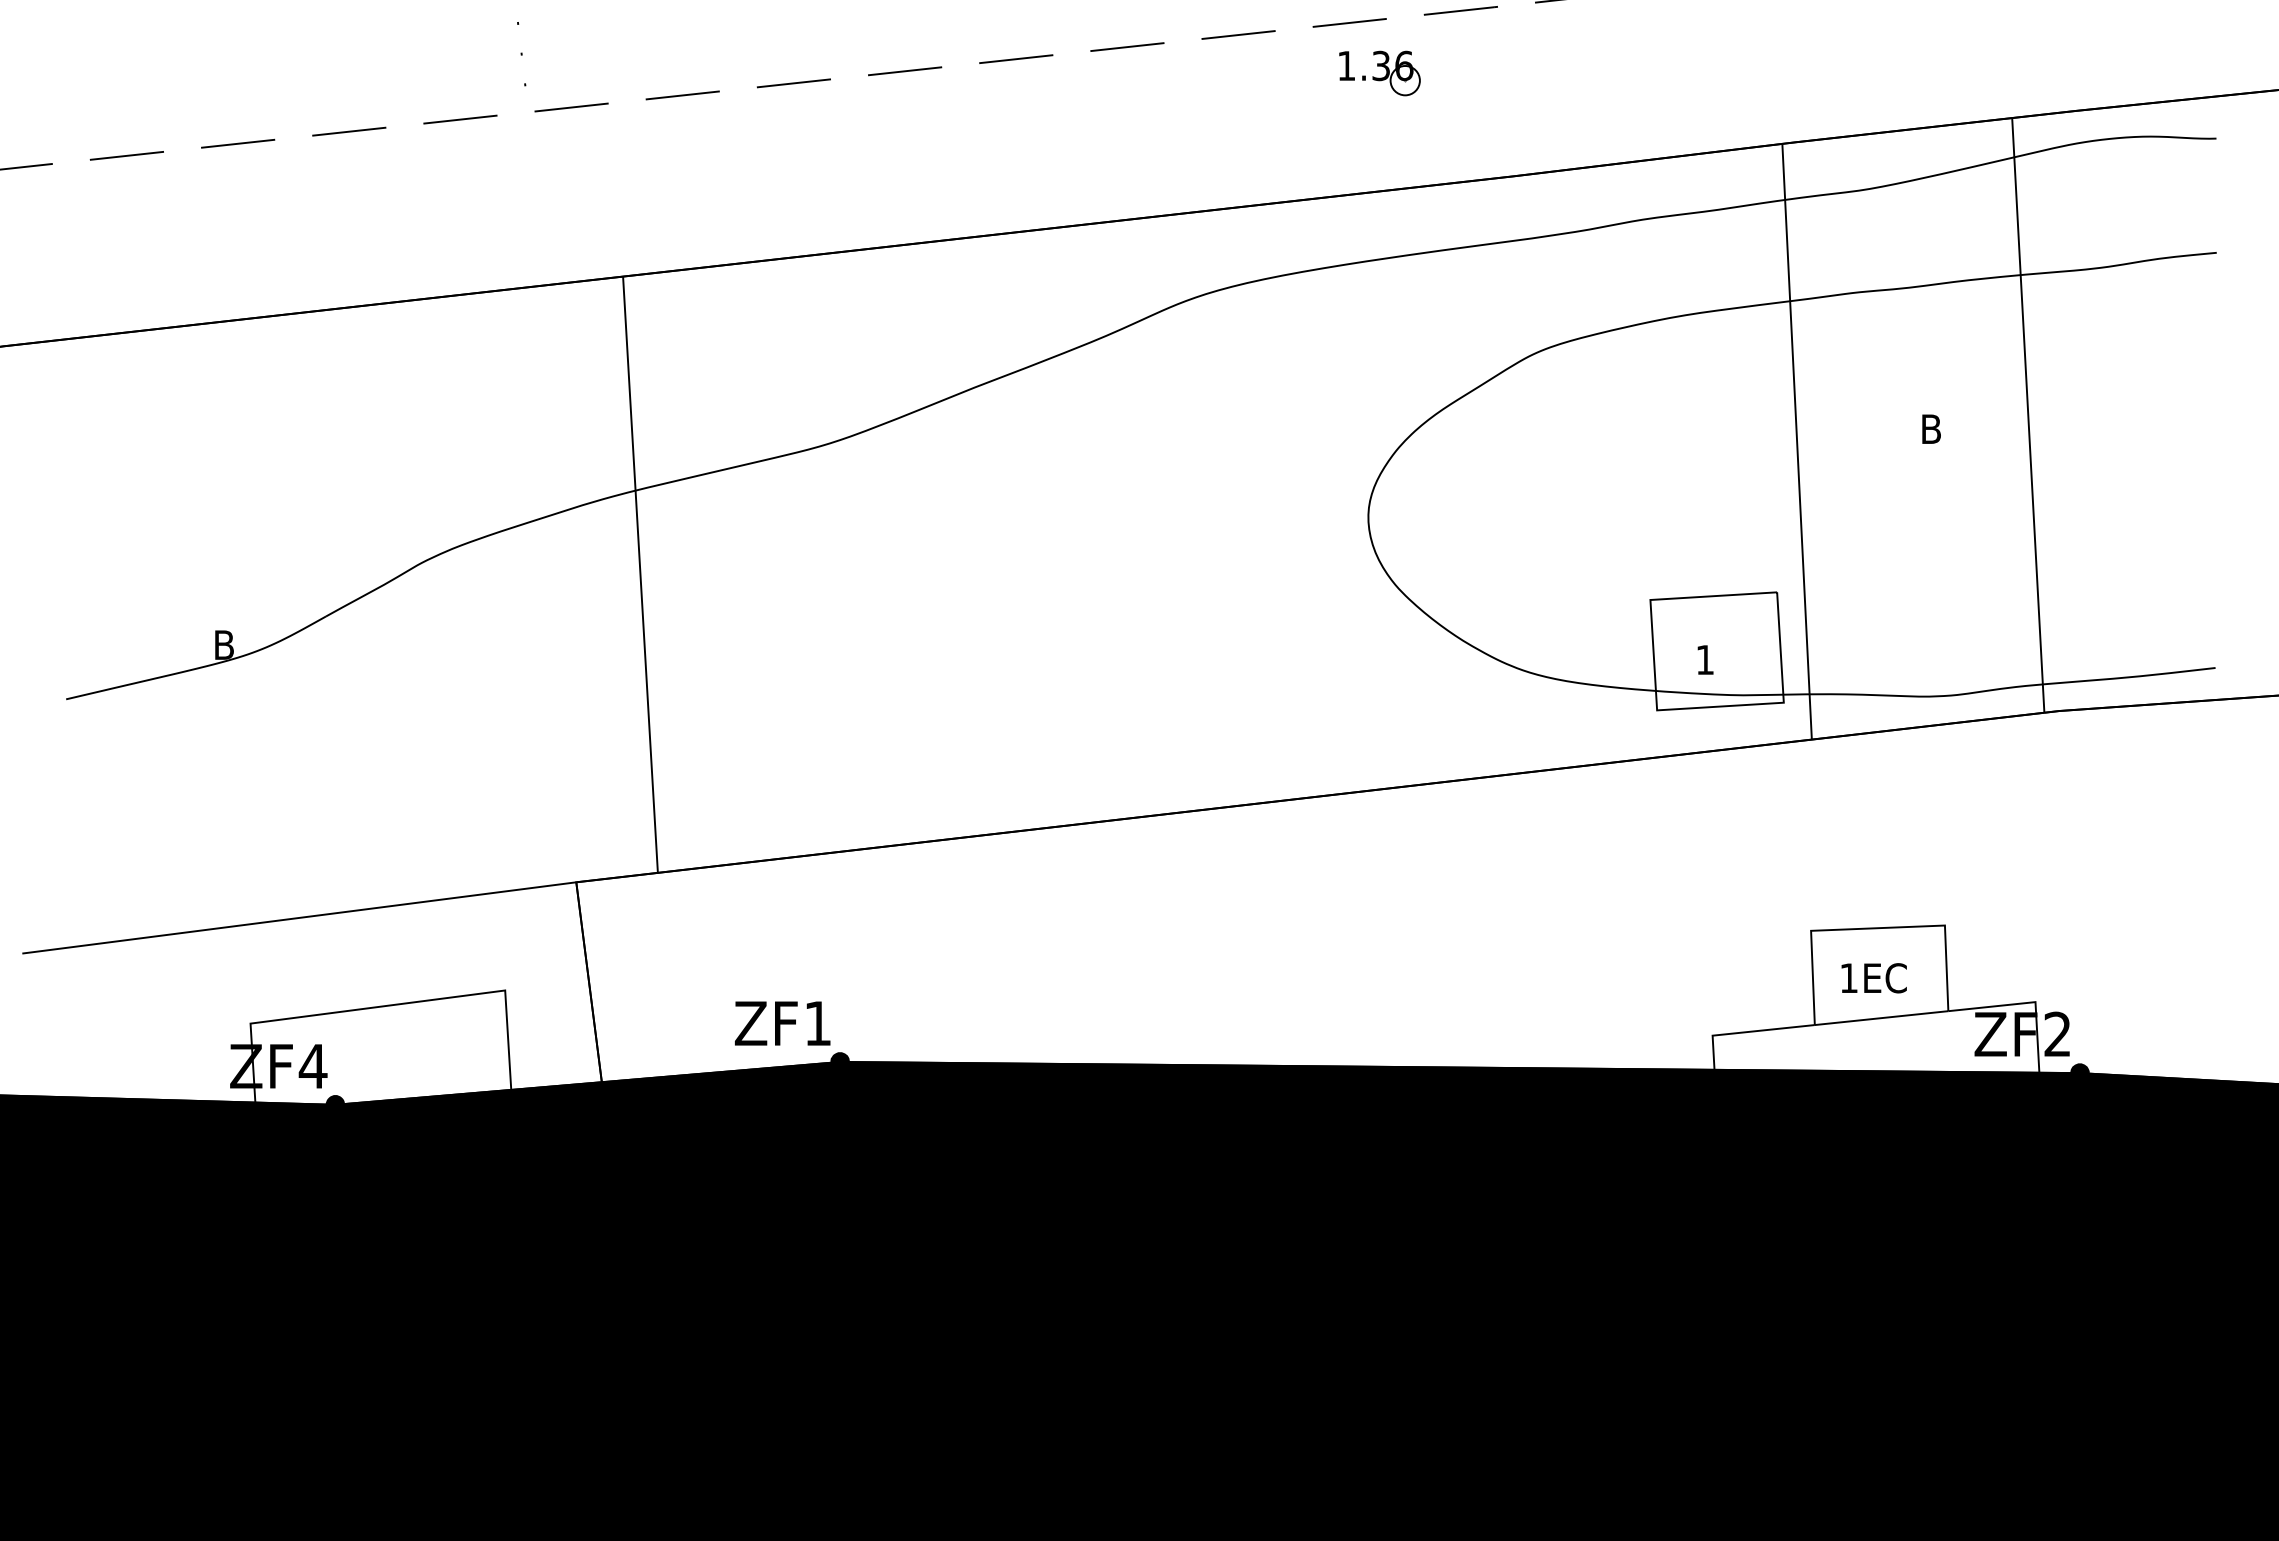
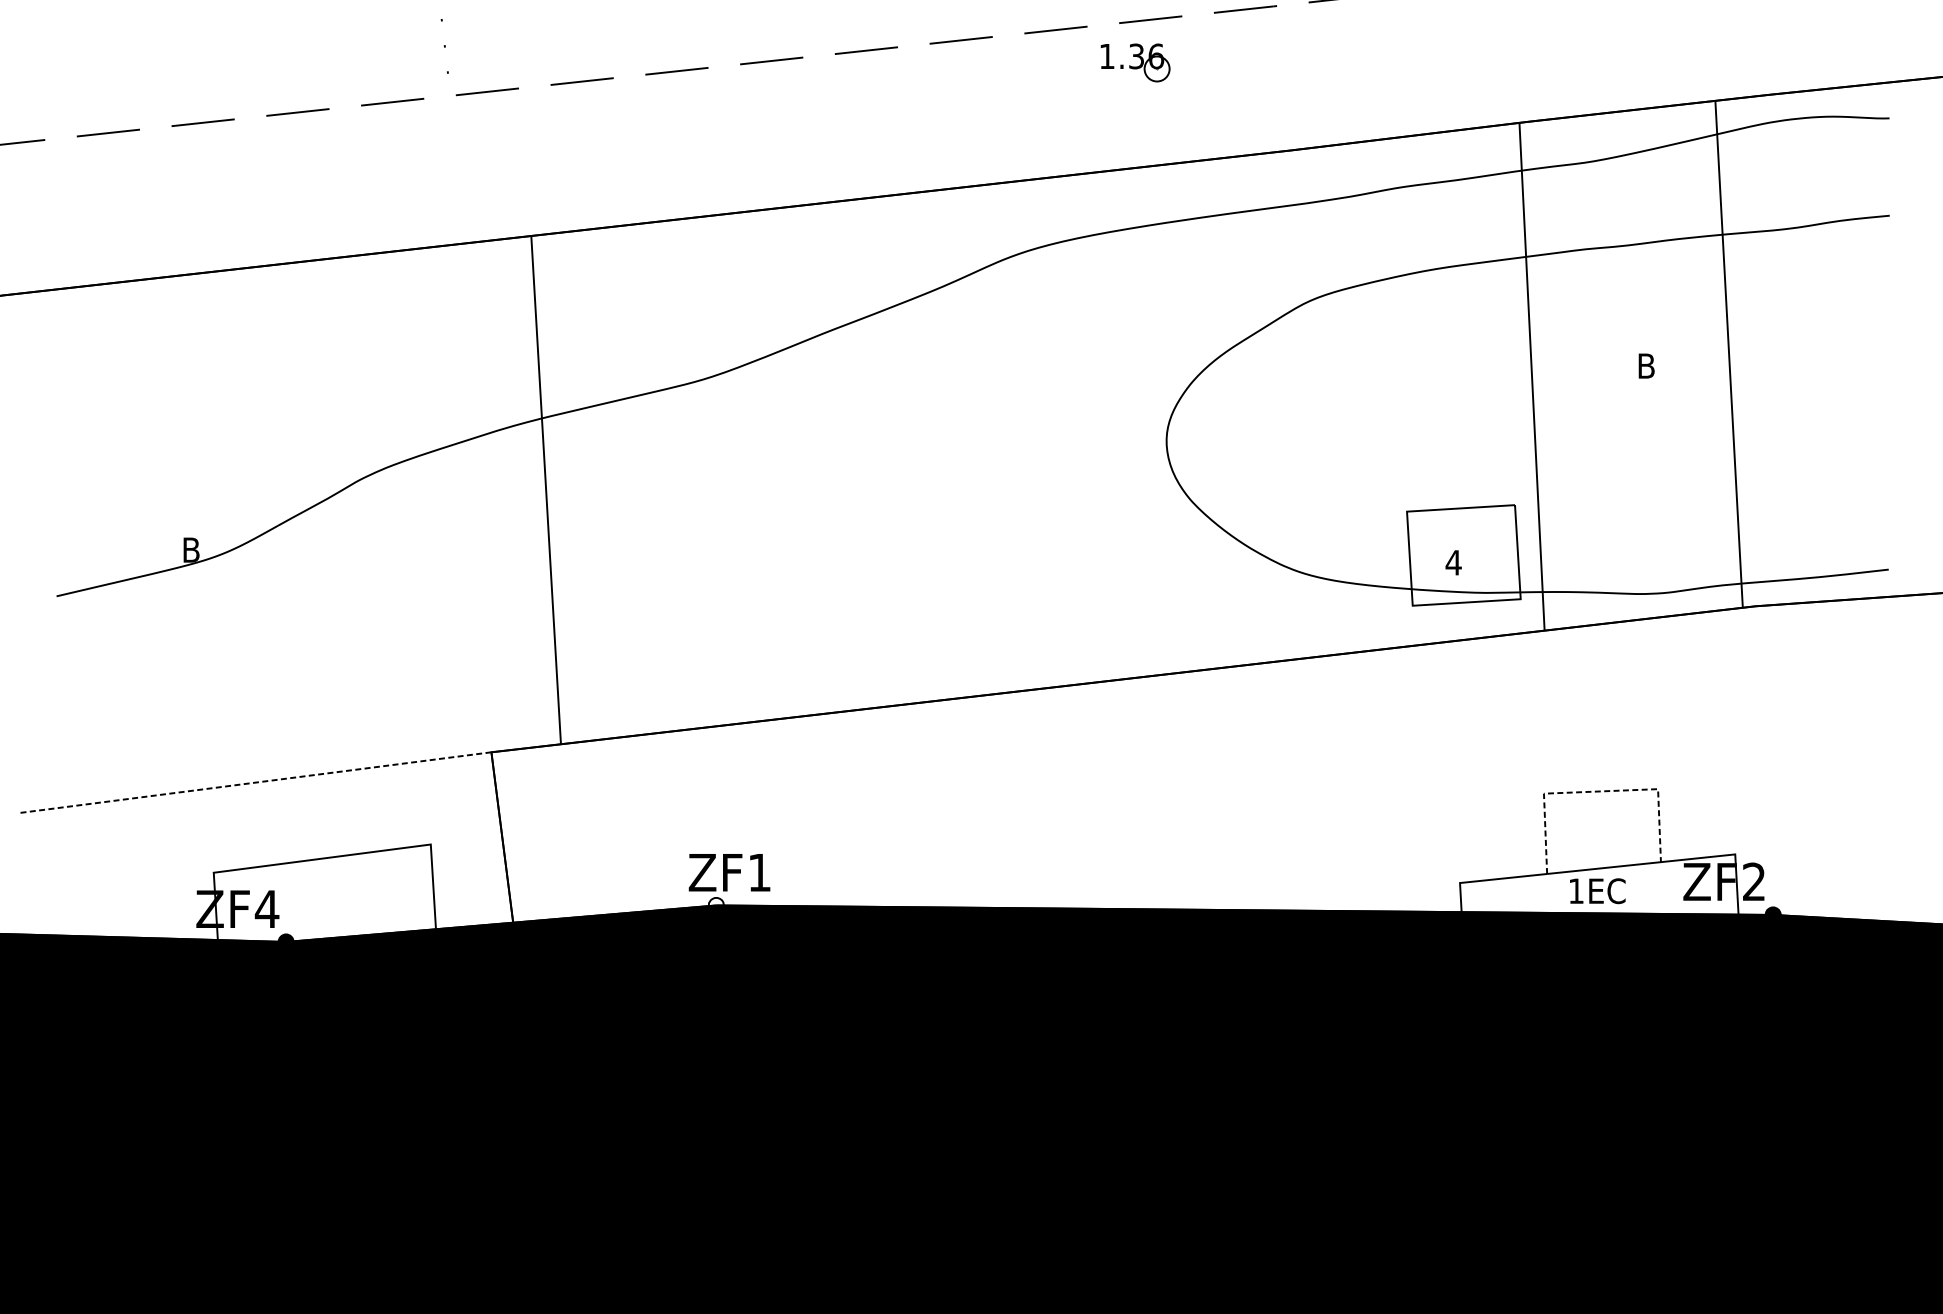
part: (1379, 73) -> (1135, 62), moved
text: (1704, 659) -> (1453, 562), 1 -> 4
line: (298, 918) -> (254, 783), solid -> dashed
line: (1874, 928) -> (1598, 791), solid -> dashed
text: (1873, 978) -> (1597, 891), moved
text: (782, 1023) -> (729, 872), moved
fill: (840, 1061) -> (716, 905), removed

